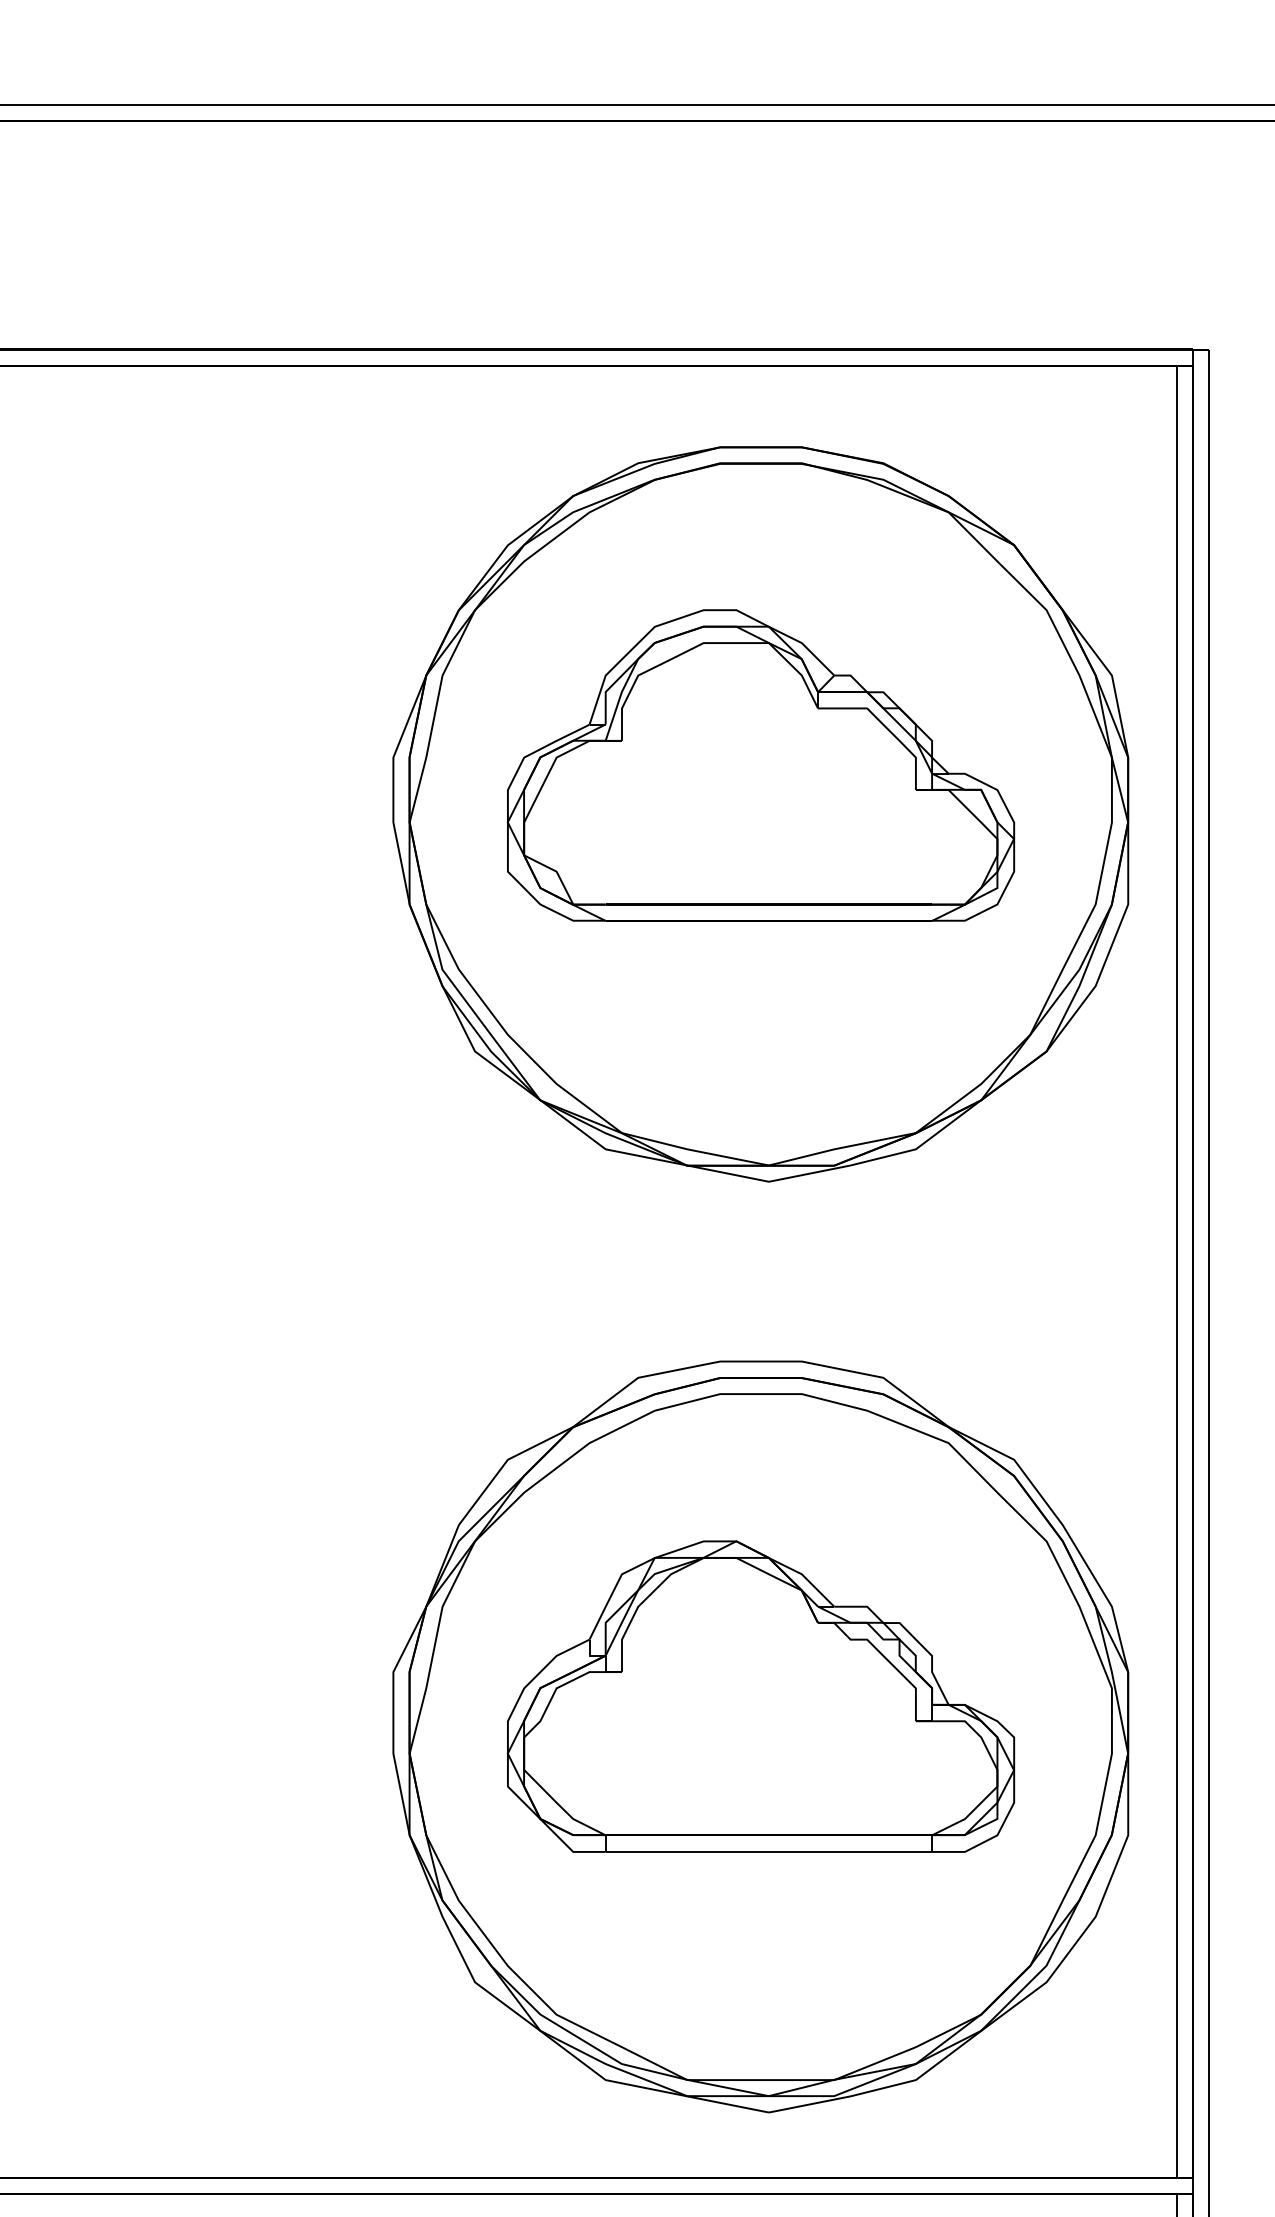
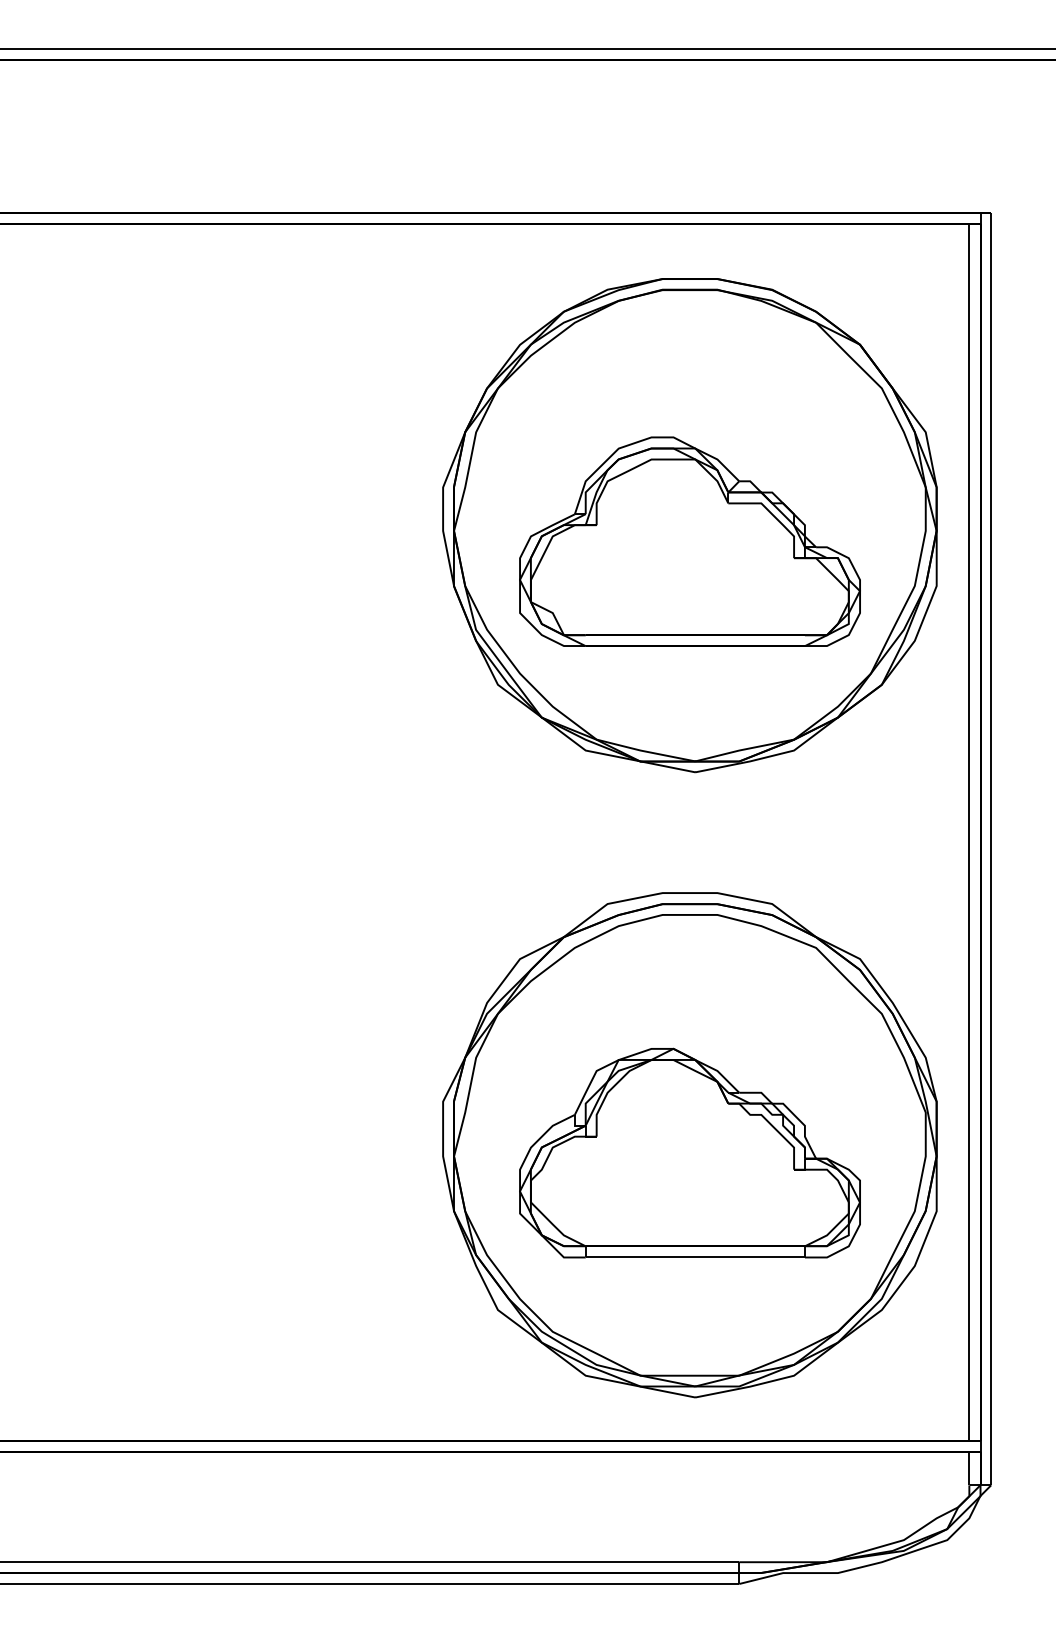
part: (760, 765) -> (689, 541), moved
part: (760, 1695) -> (689, 1152), moved

